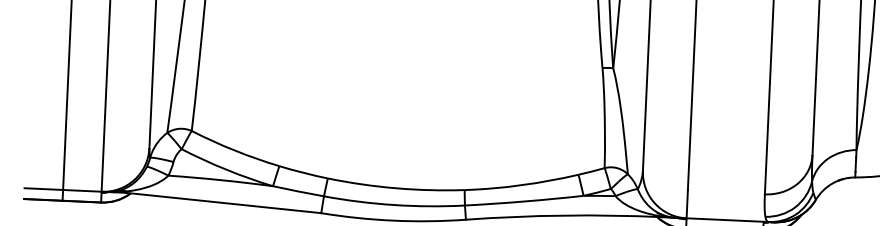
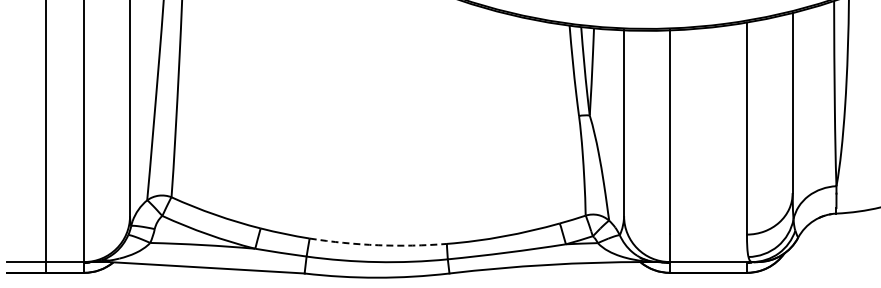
arc: (396, 188) -> (378, 245), solid -> dashed

